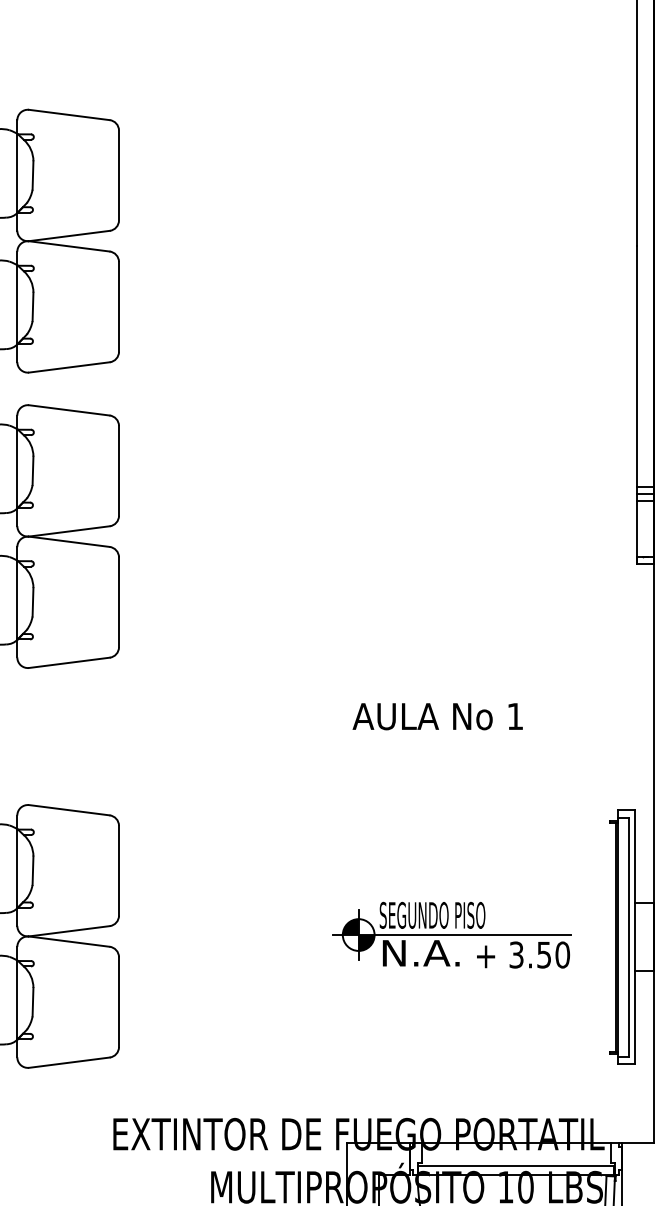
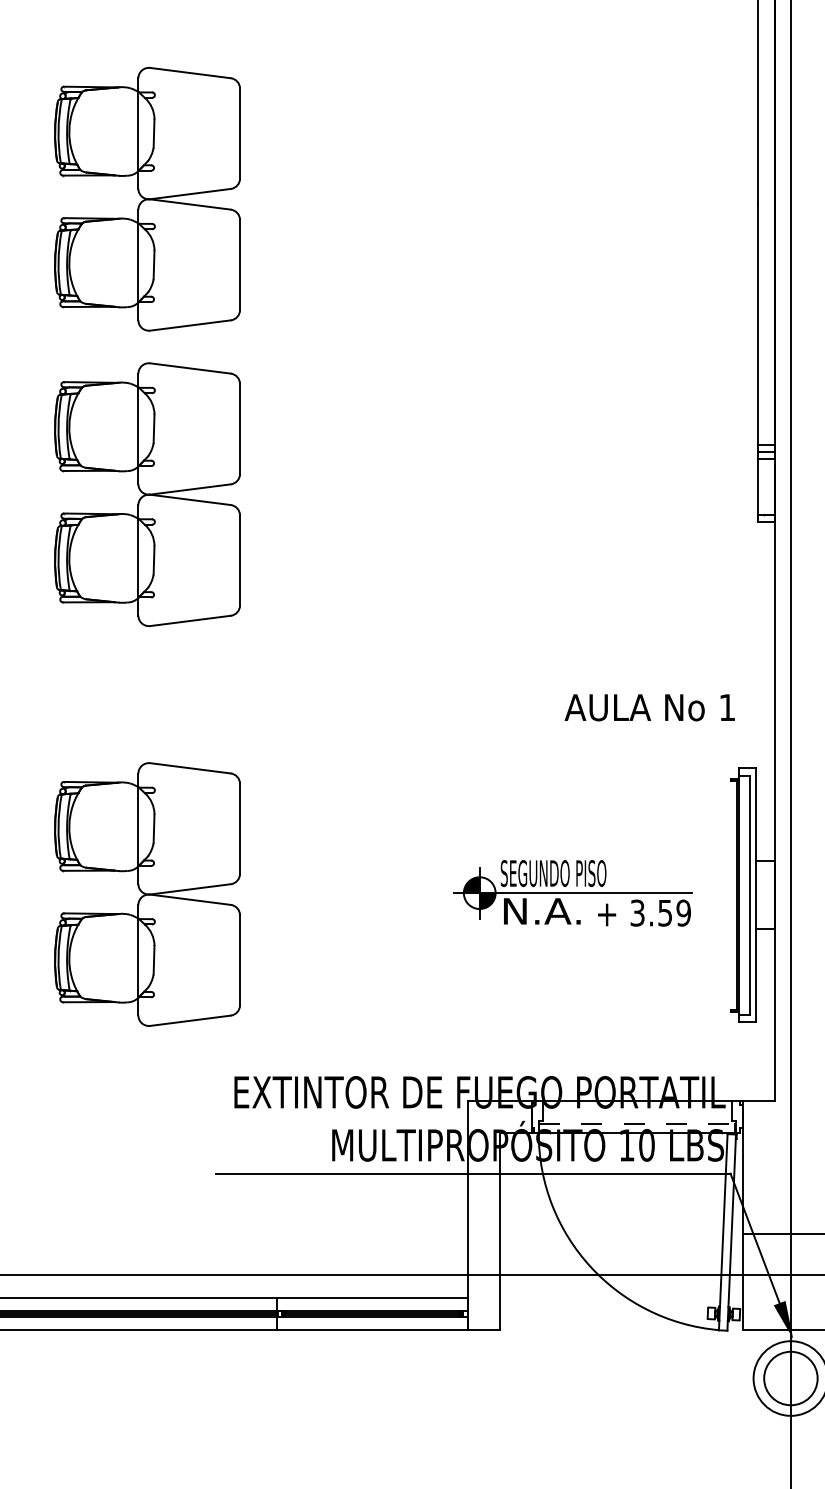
text: (437, 716) -> (649, 707), moved
text: (562, 955) -> (683, 913), 3.50 -> 3.59
line: (516, 1166) -> (637, 1124), solid -> dashed

